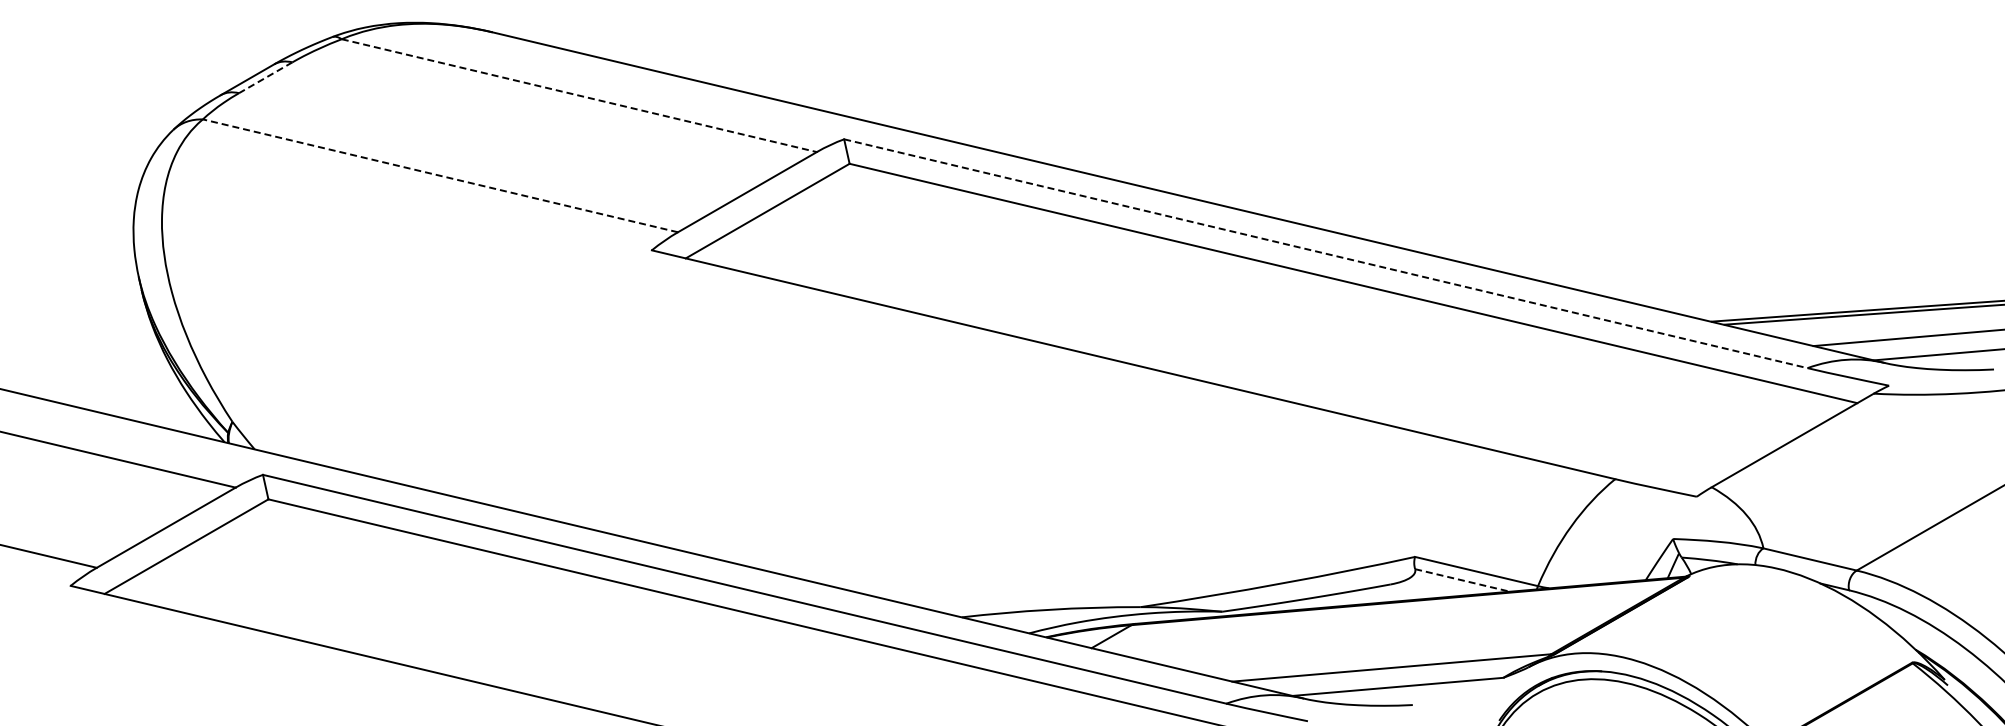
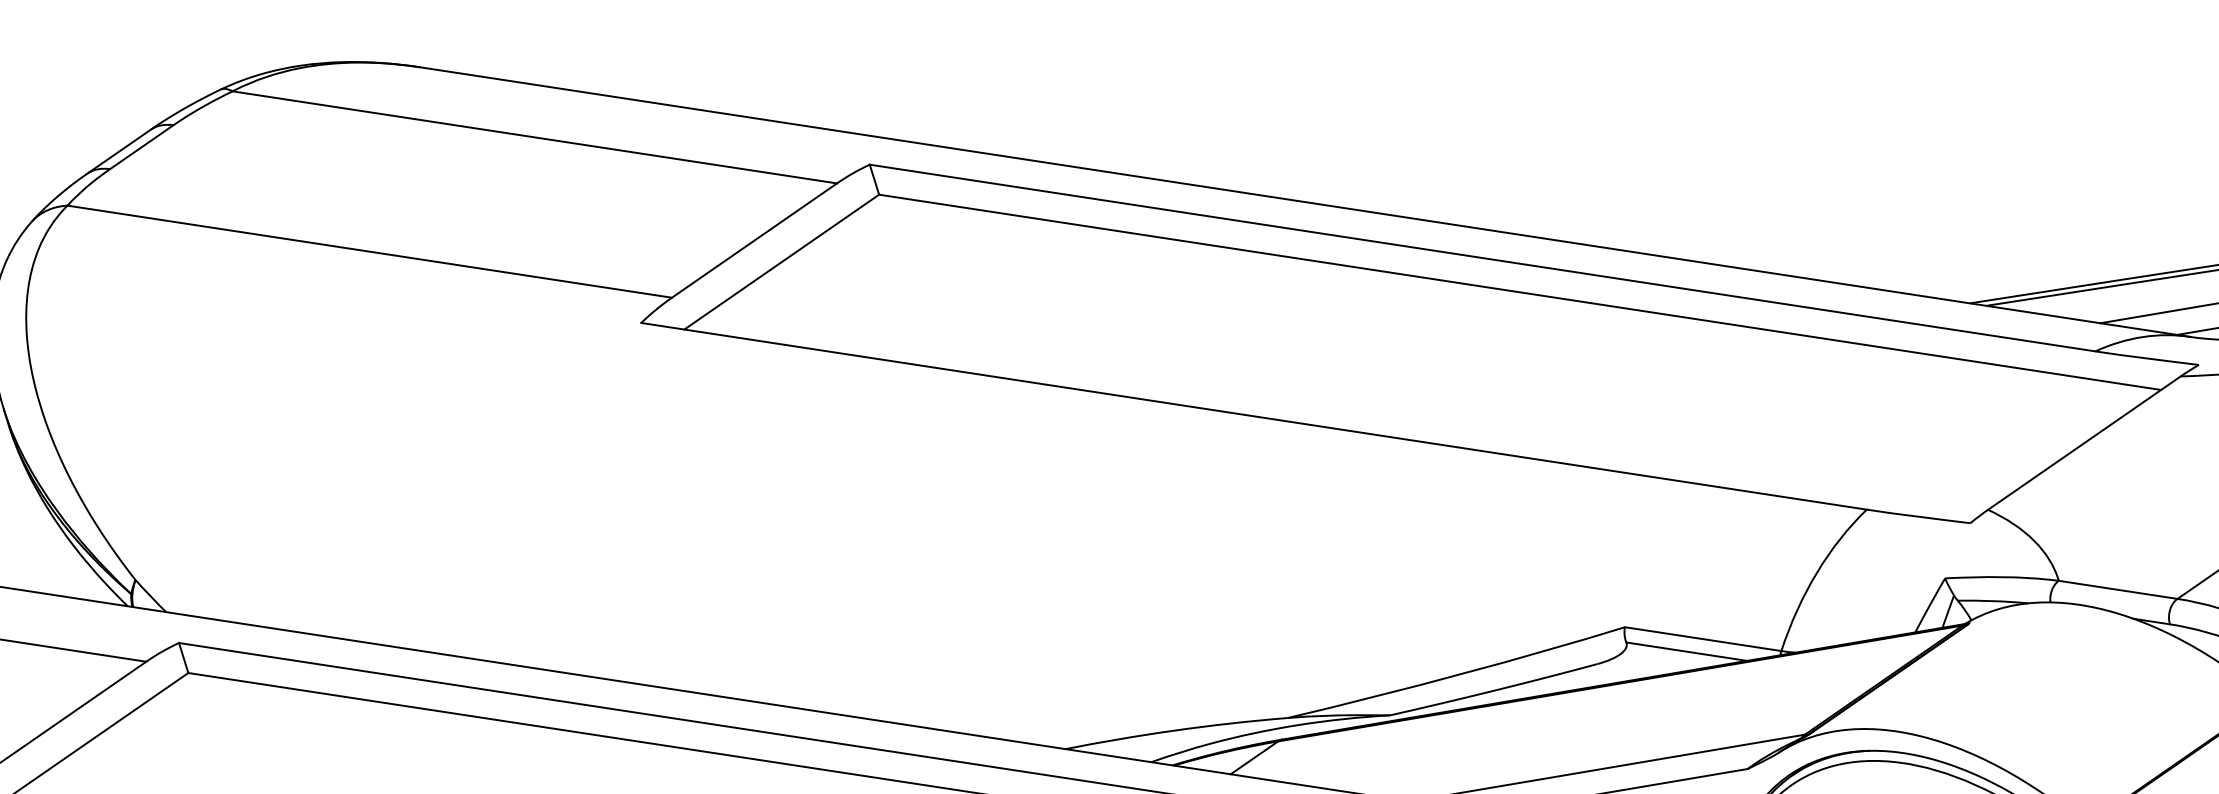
line: (265, 77) -> (141, 146), dashed -> solid
line: (579, 95) -> (535, 137), dashed -> solid
line: (439, 175) -> (368, 251), dashed -> solid
line: (1326, 253) -> (1483, 257), dashed -> solid
line: (1462, 580) -> (1686, 651), dashed -> solid

